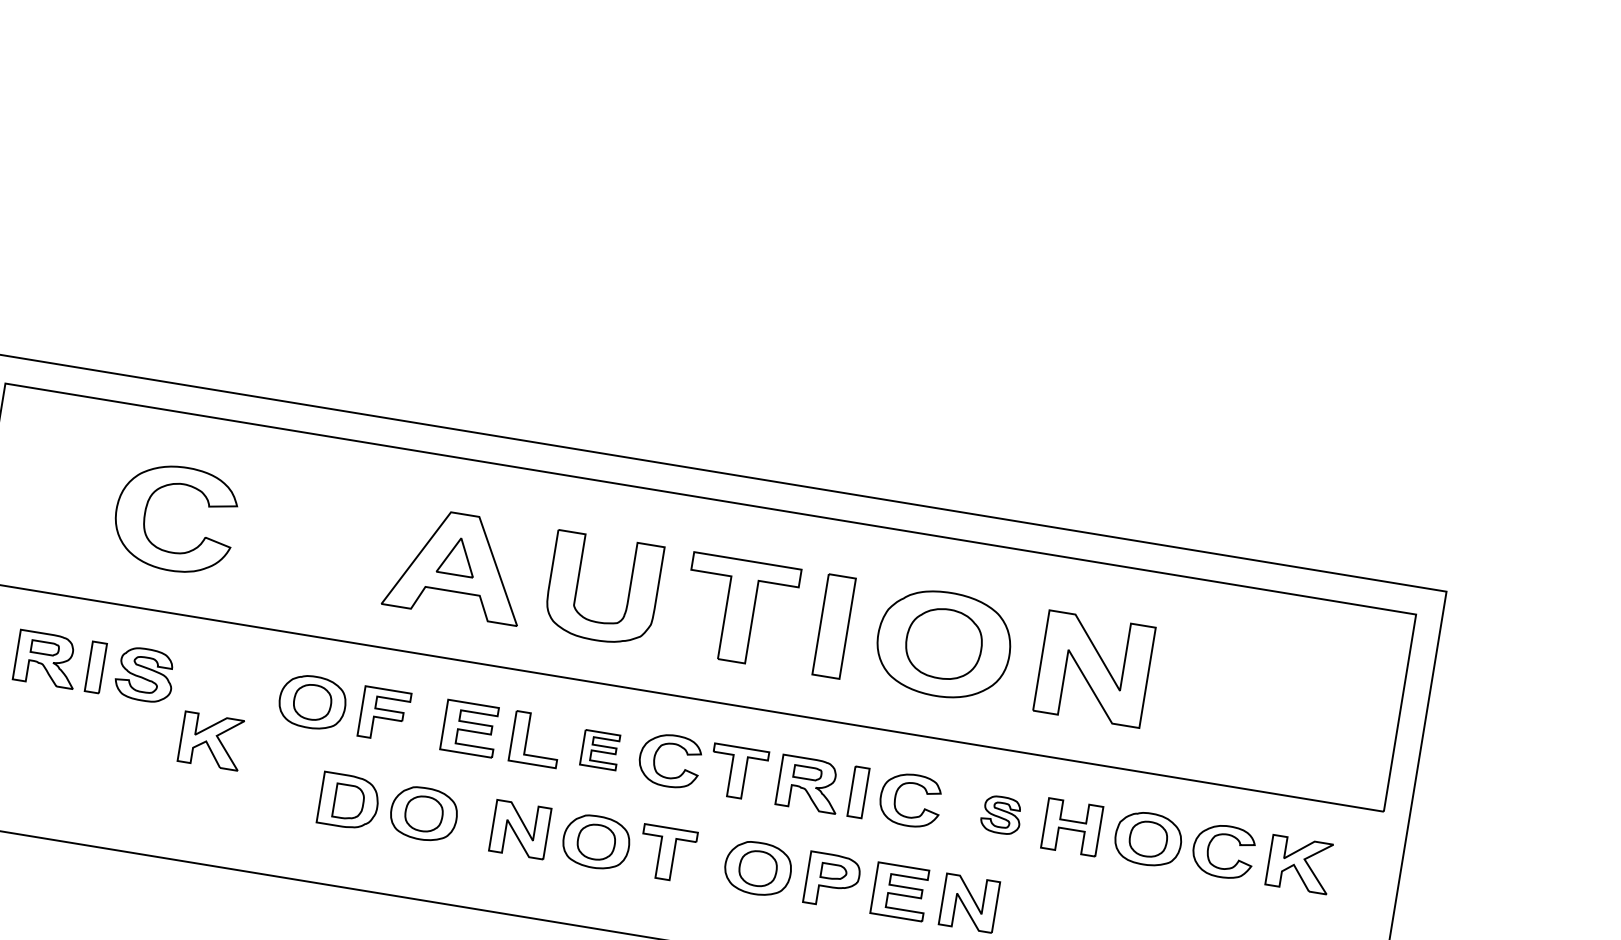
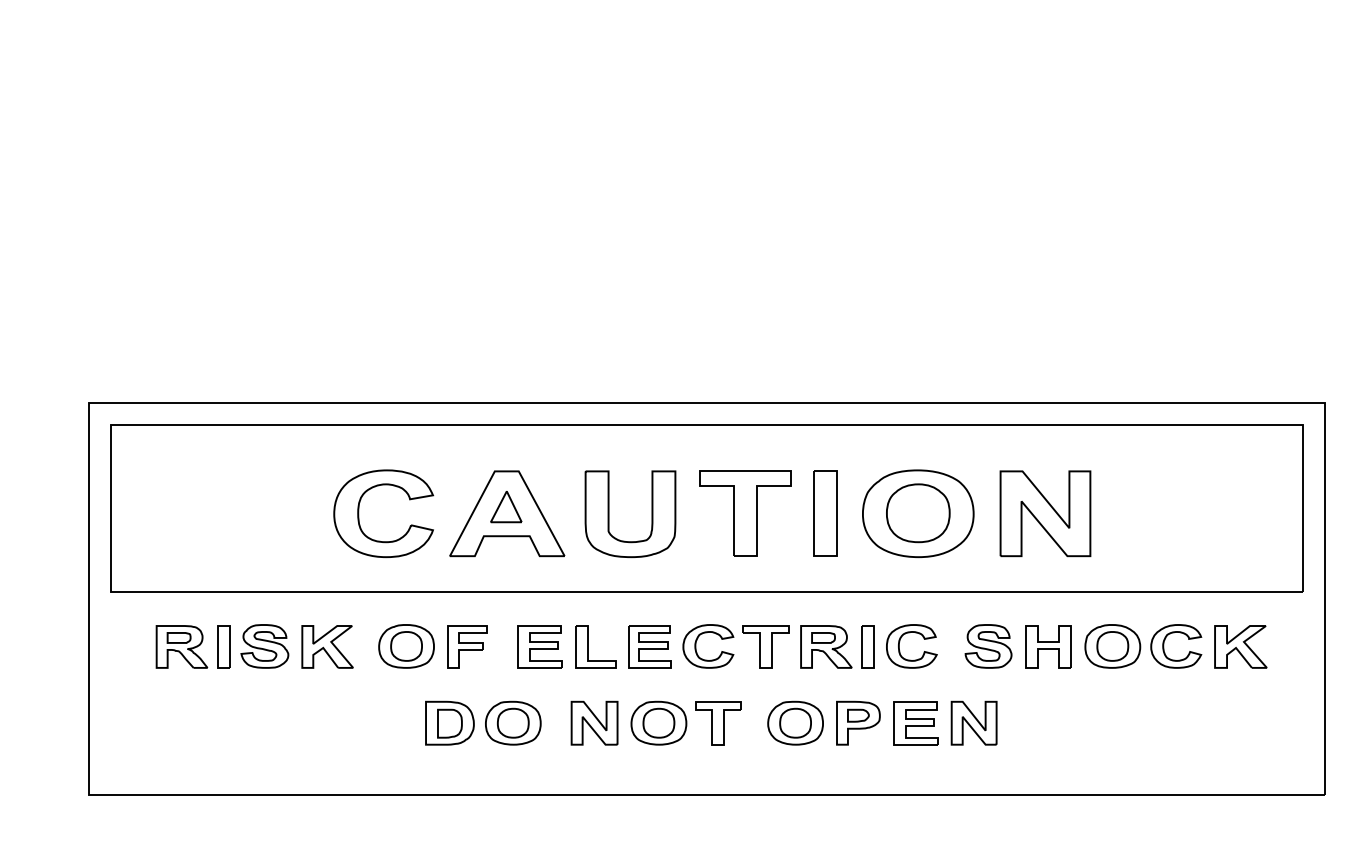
part: (146, 513) -> (359, 513), moved
part: (211, 740) -> (327, 646), moved
part: (600, 749) -> (649, 646), size x1.43
part: (1001, 815) -> (988, 646), size x1.43

